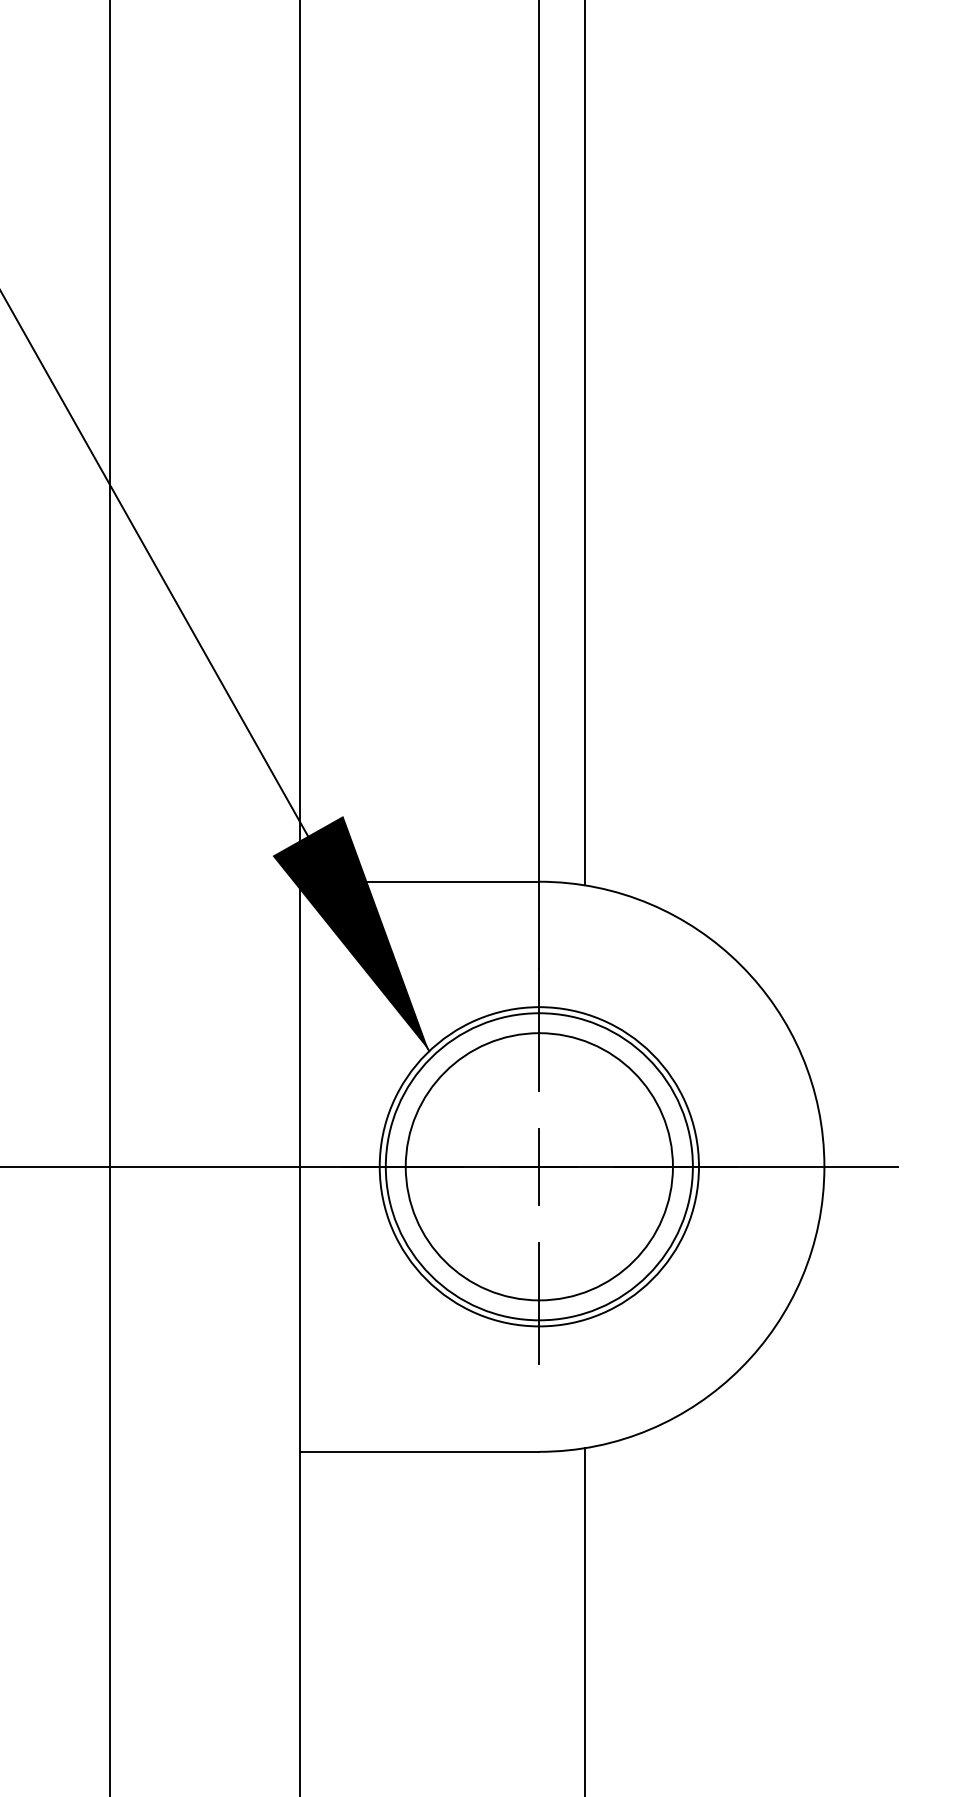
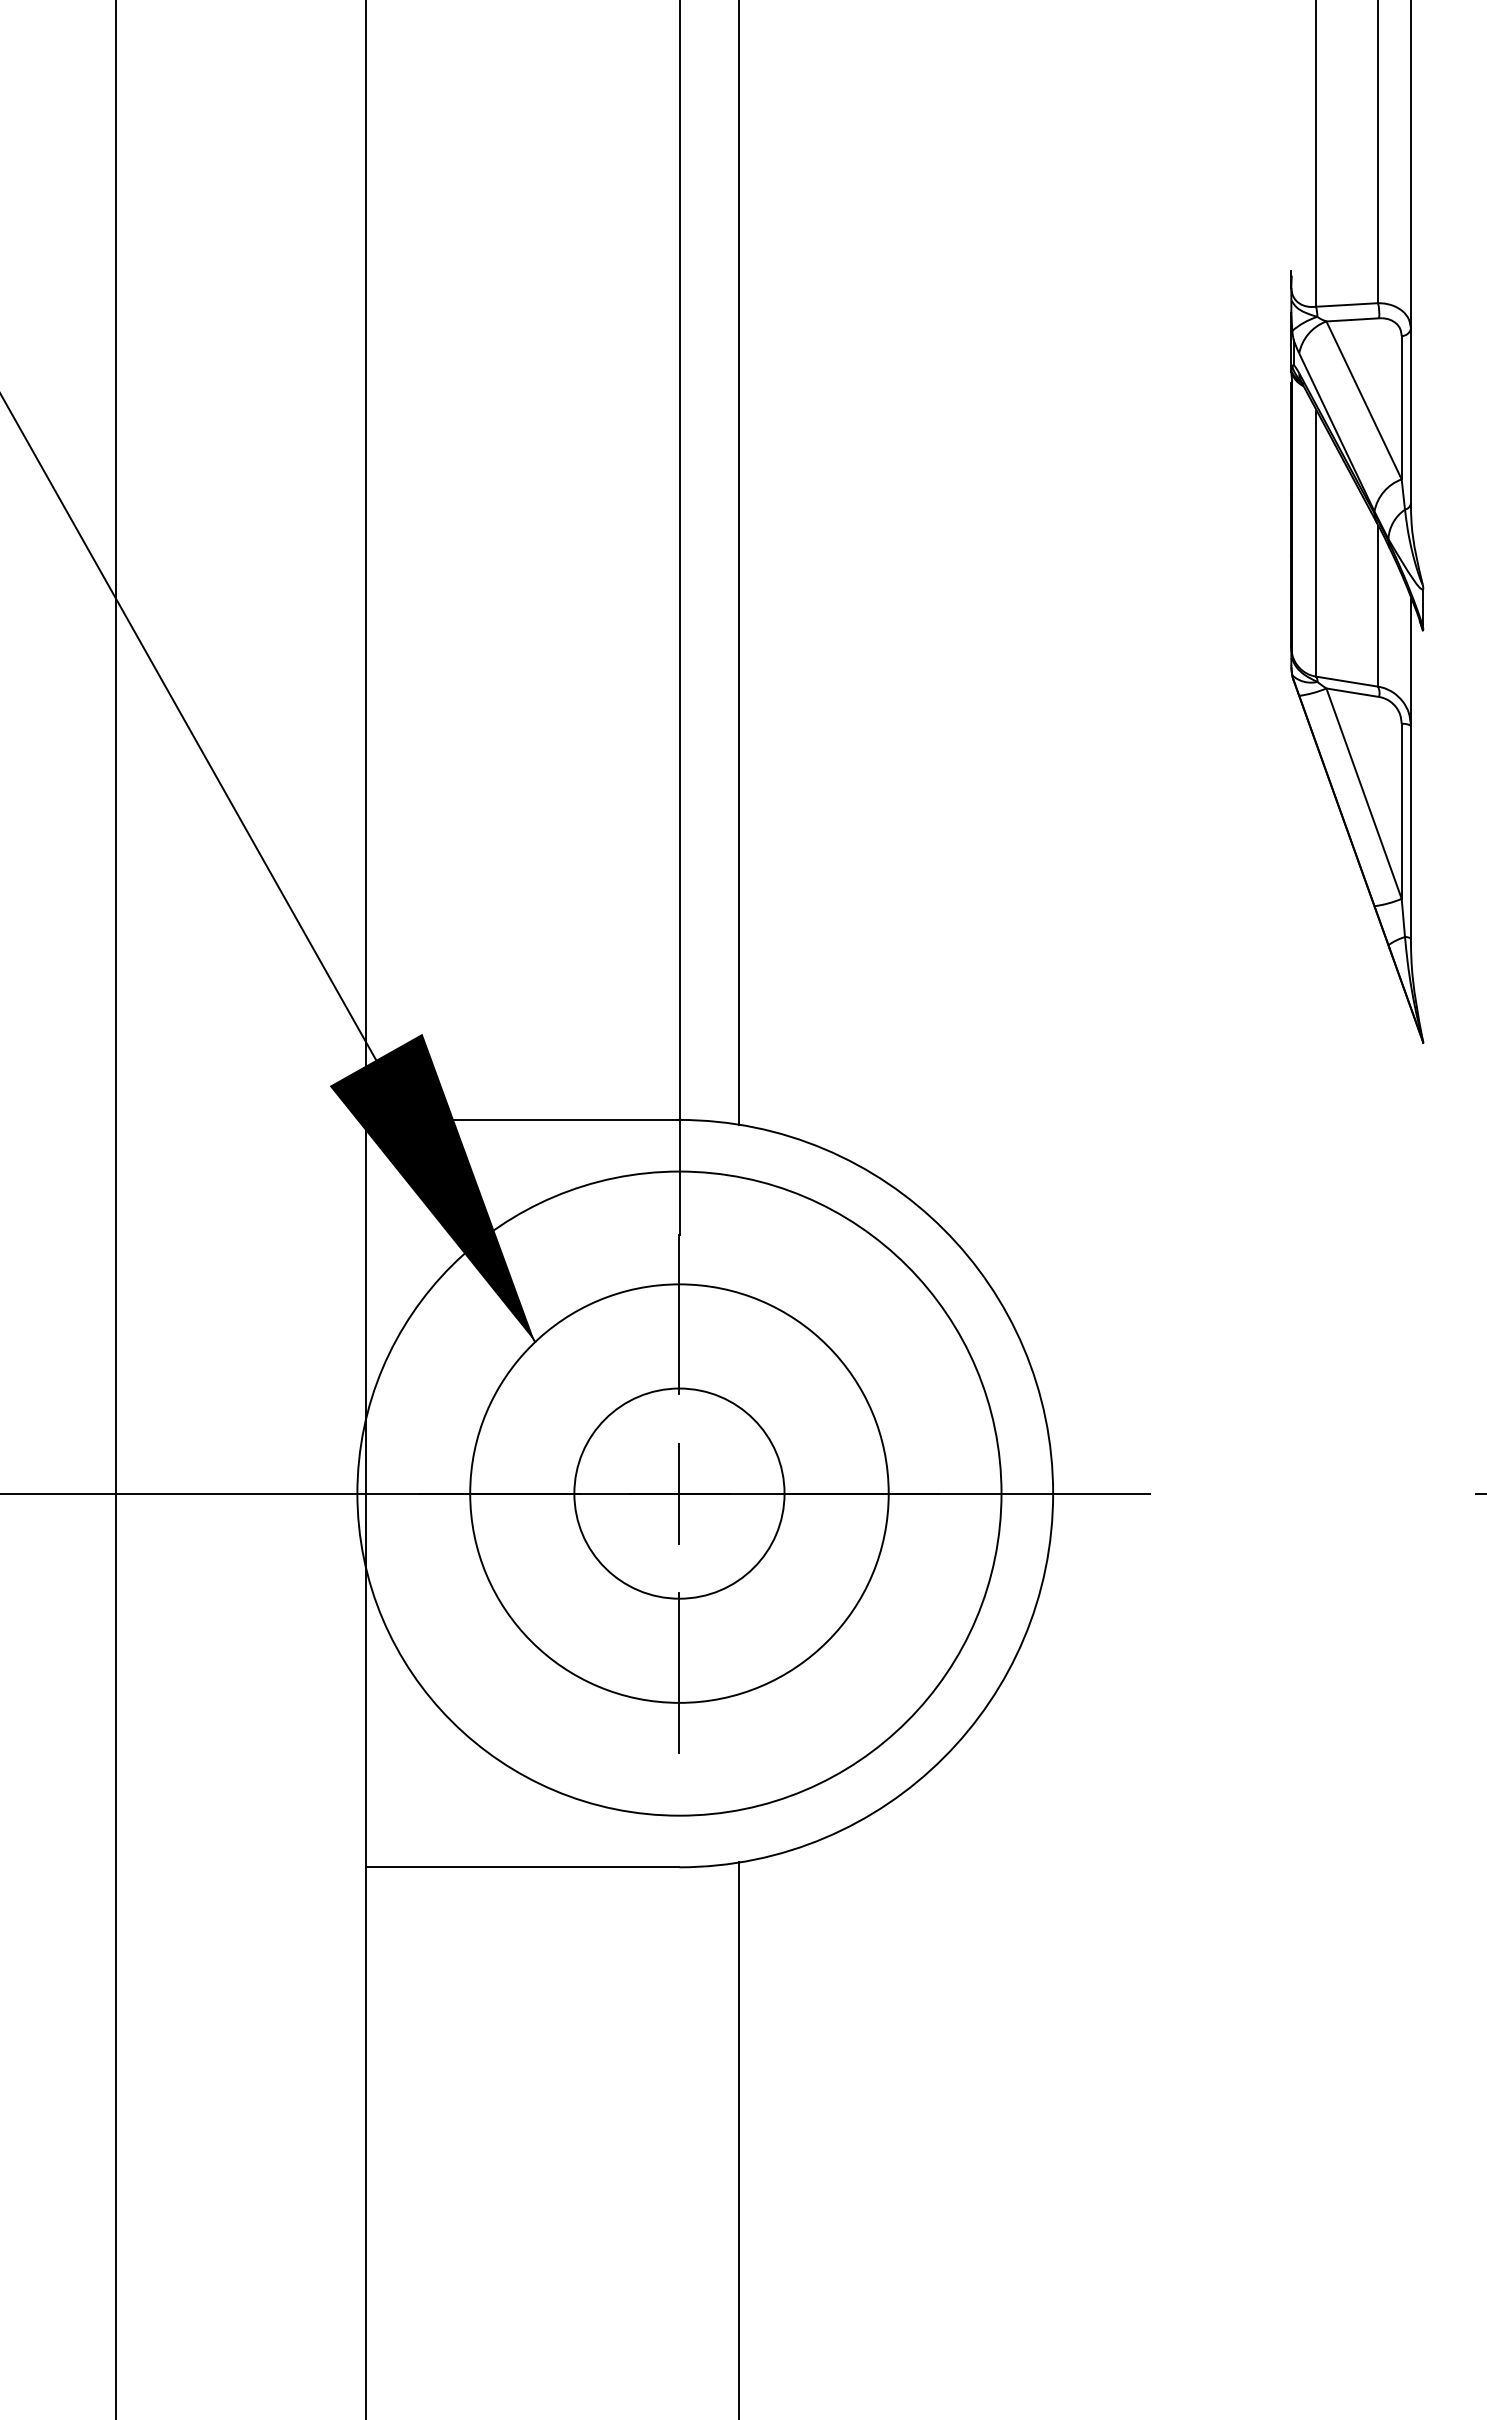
circle: (539, 1166) -> (679, 1493), size x0.6
circle: (539, 1166) -> (679, 1493), size x1.6

